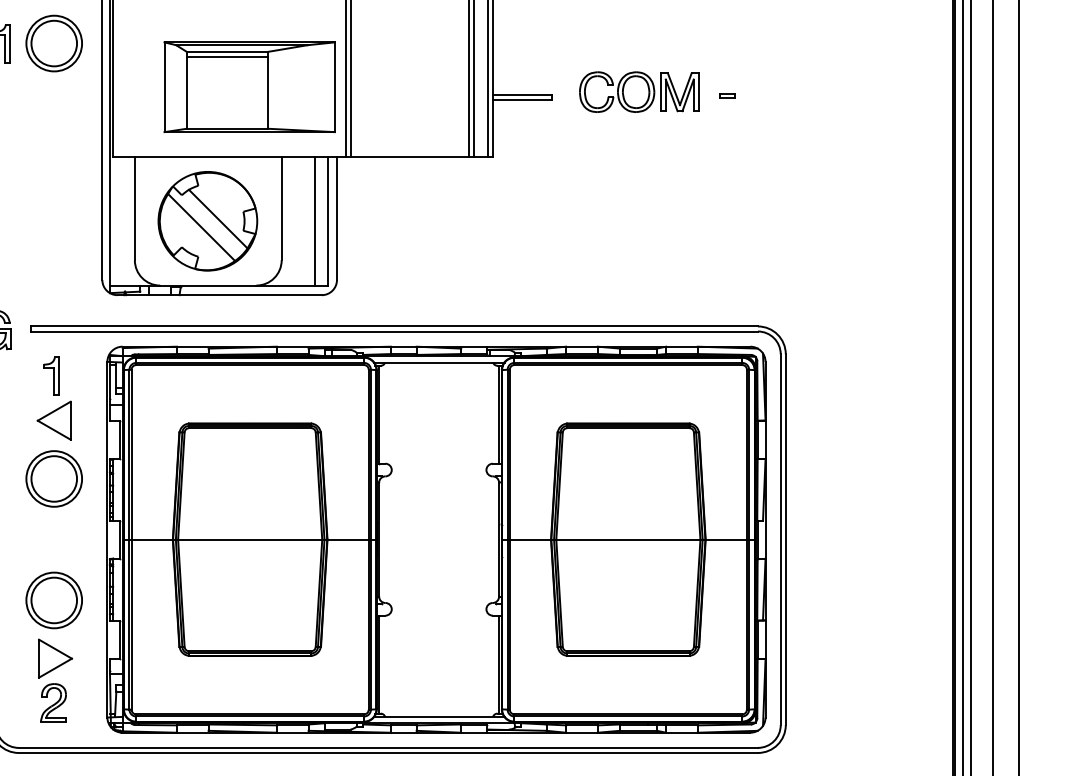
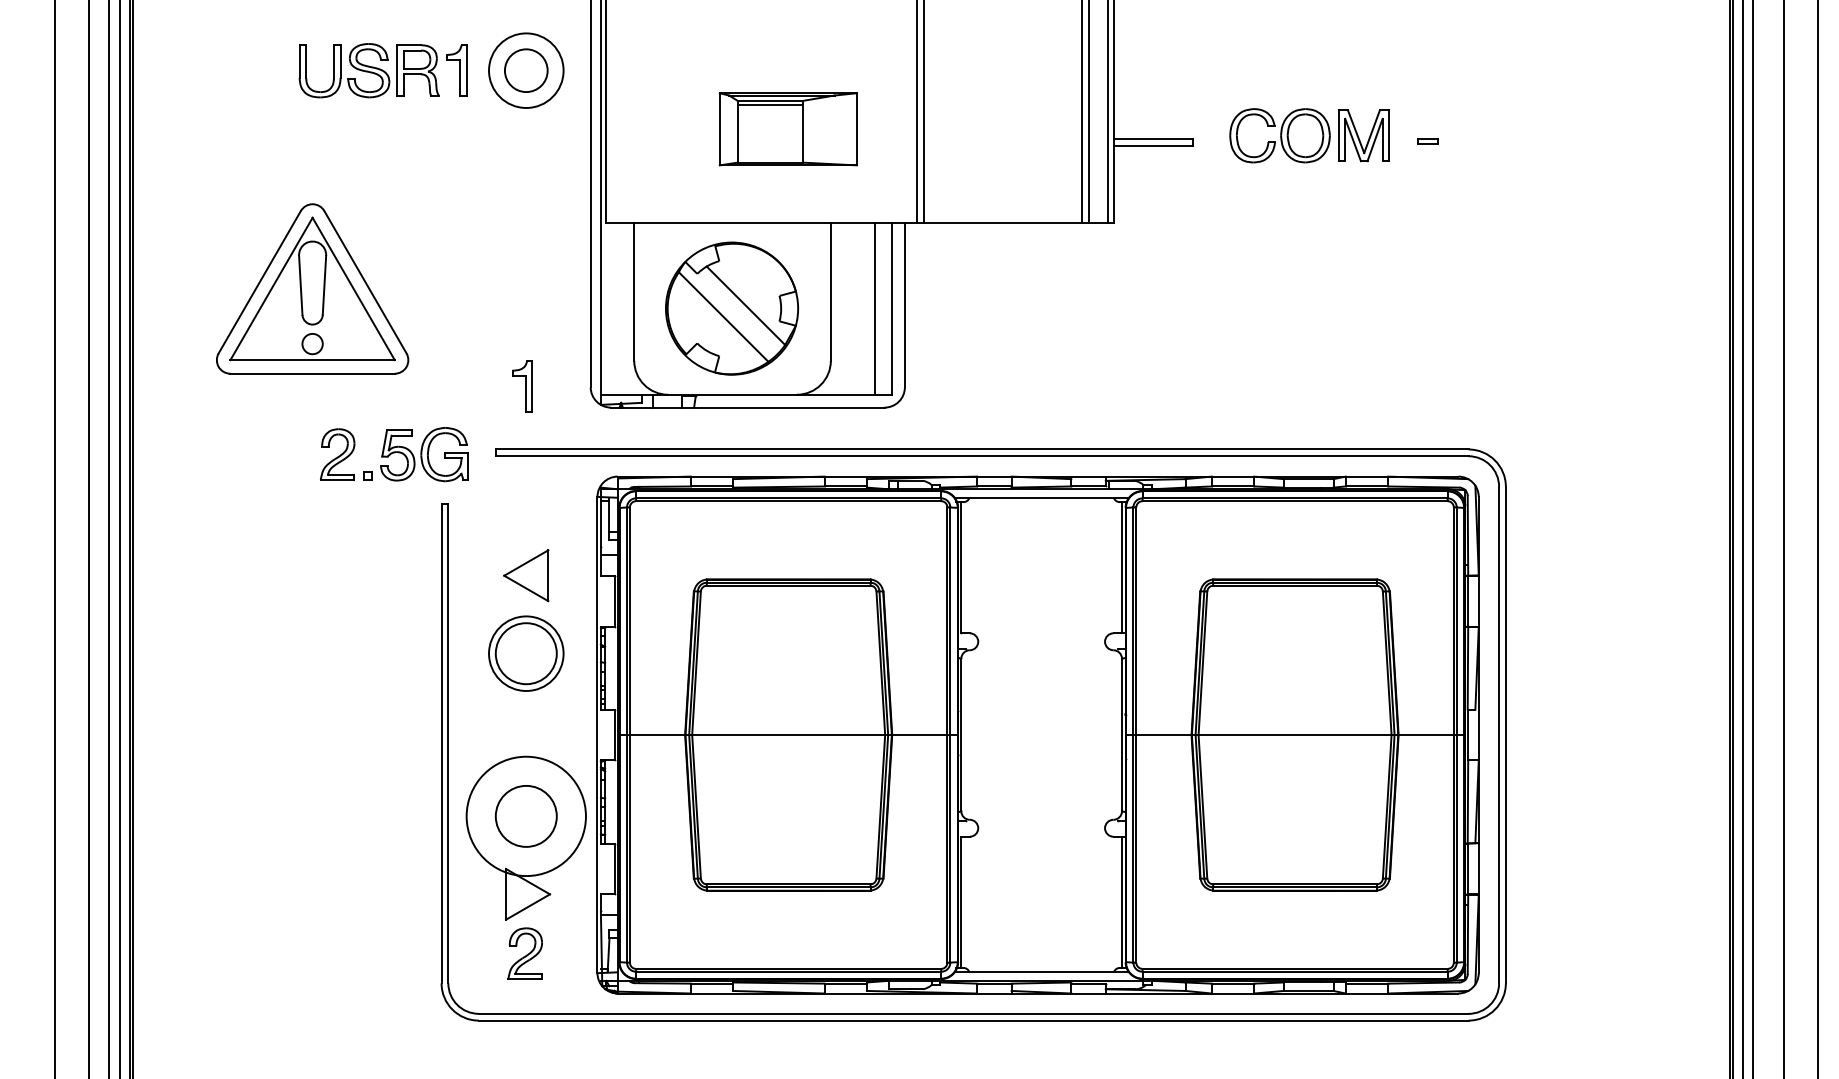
circle: (53, 43) -> (525, 70), size x0.7
part: (250, 87) -> (788, 129), size x0.6
part: (51, 376) -> (522, 386), moved
circle: (54, 600) -> (526, 816), size x1.6

